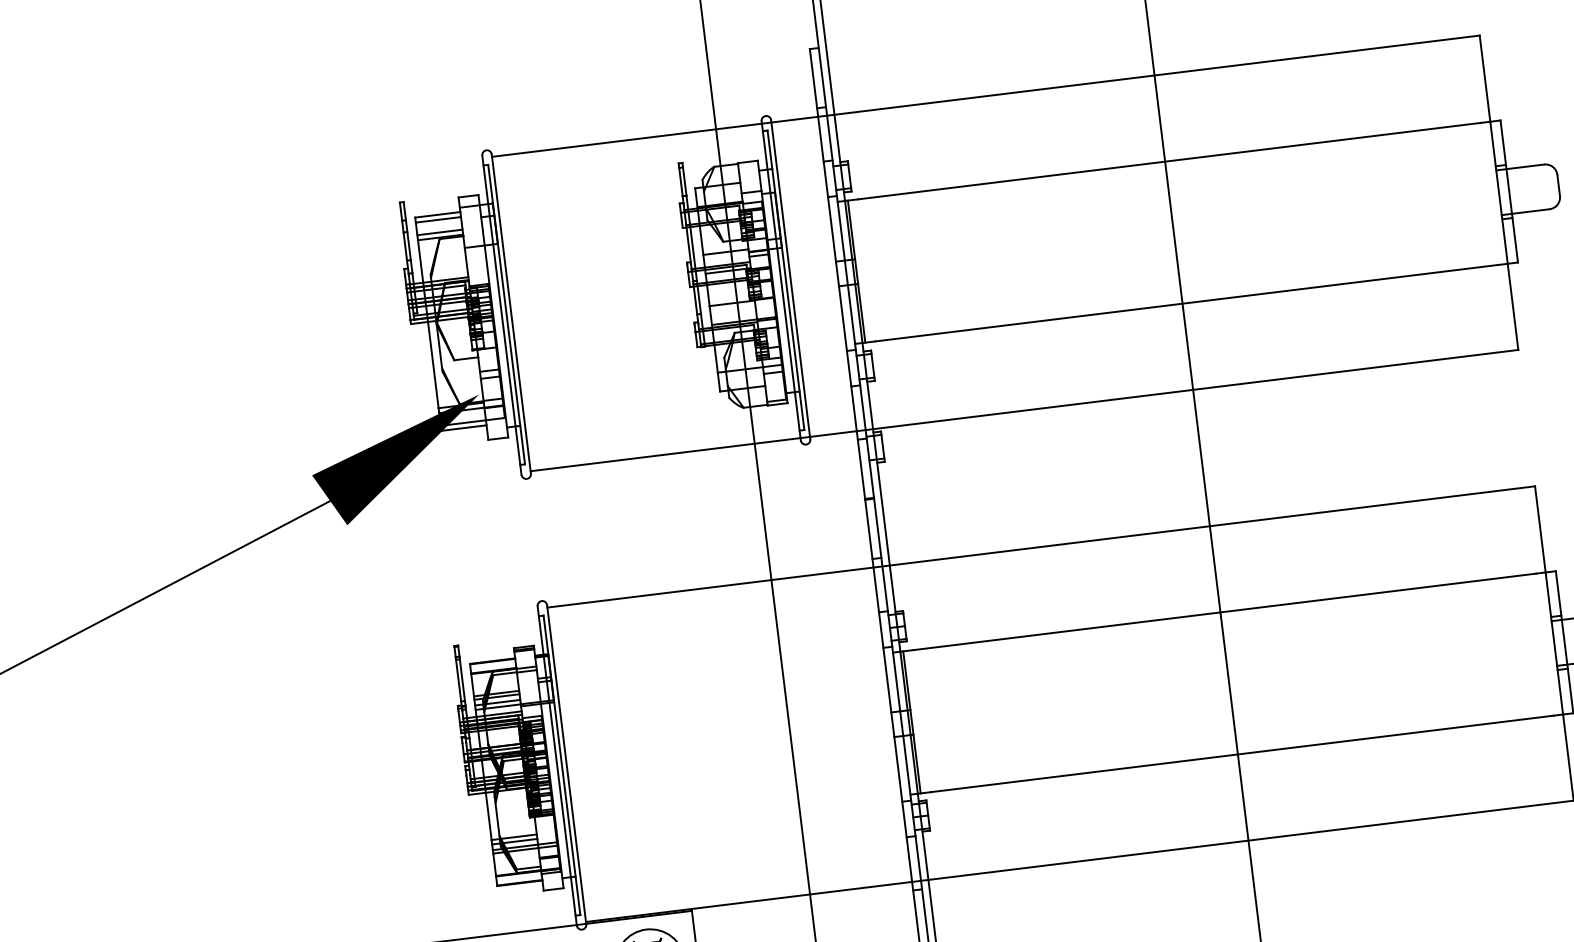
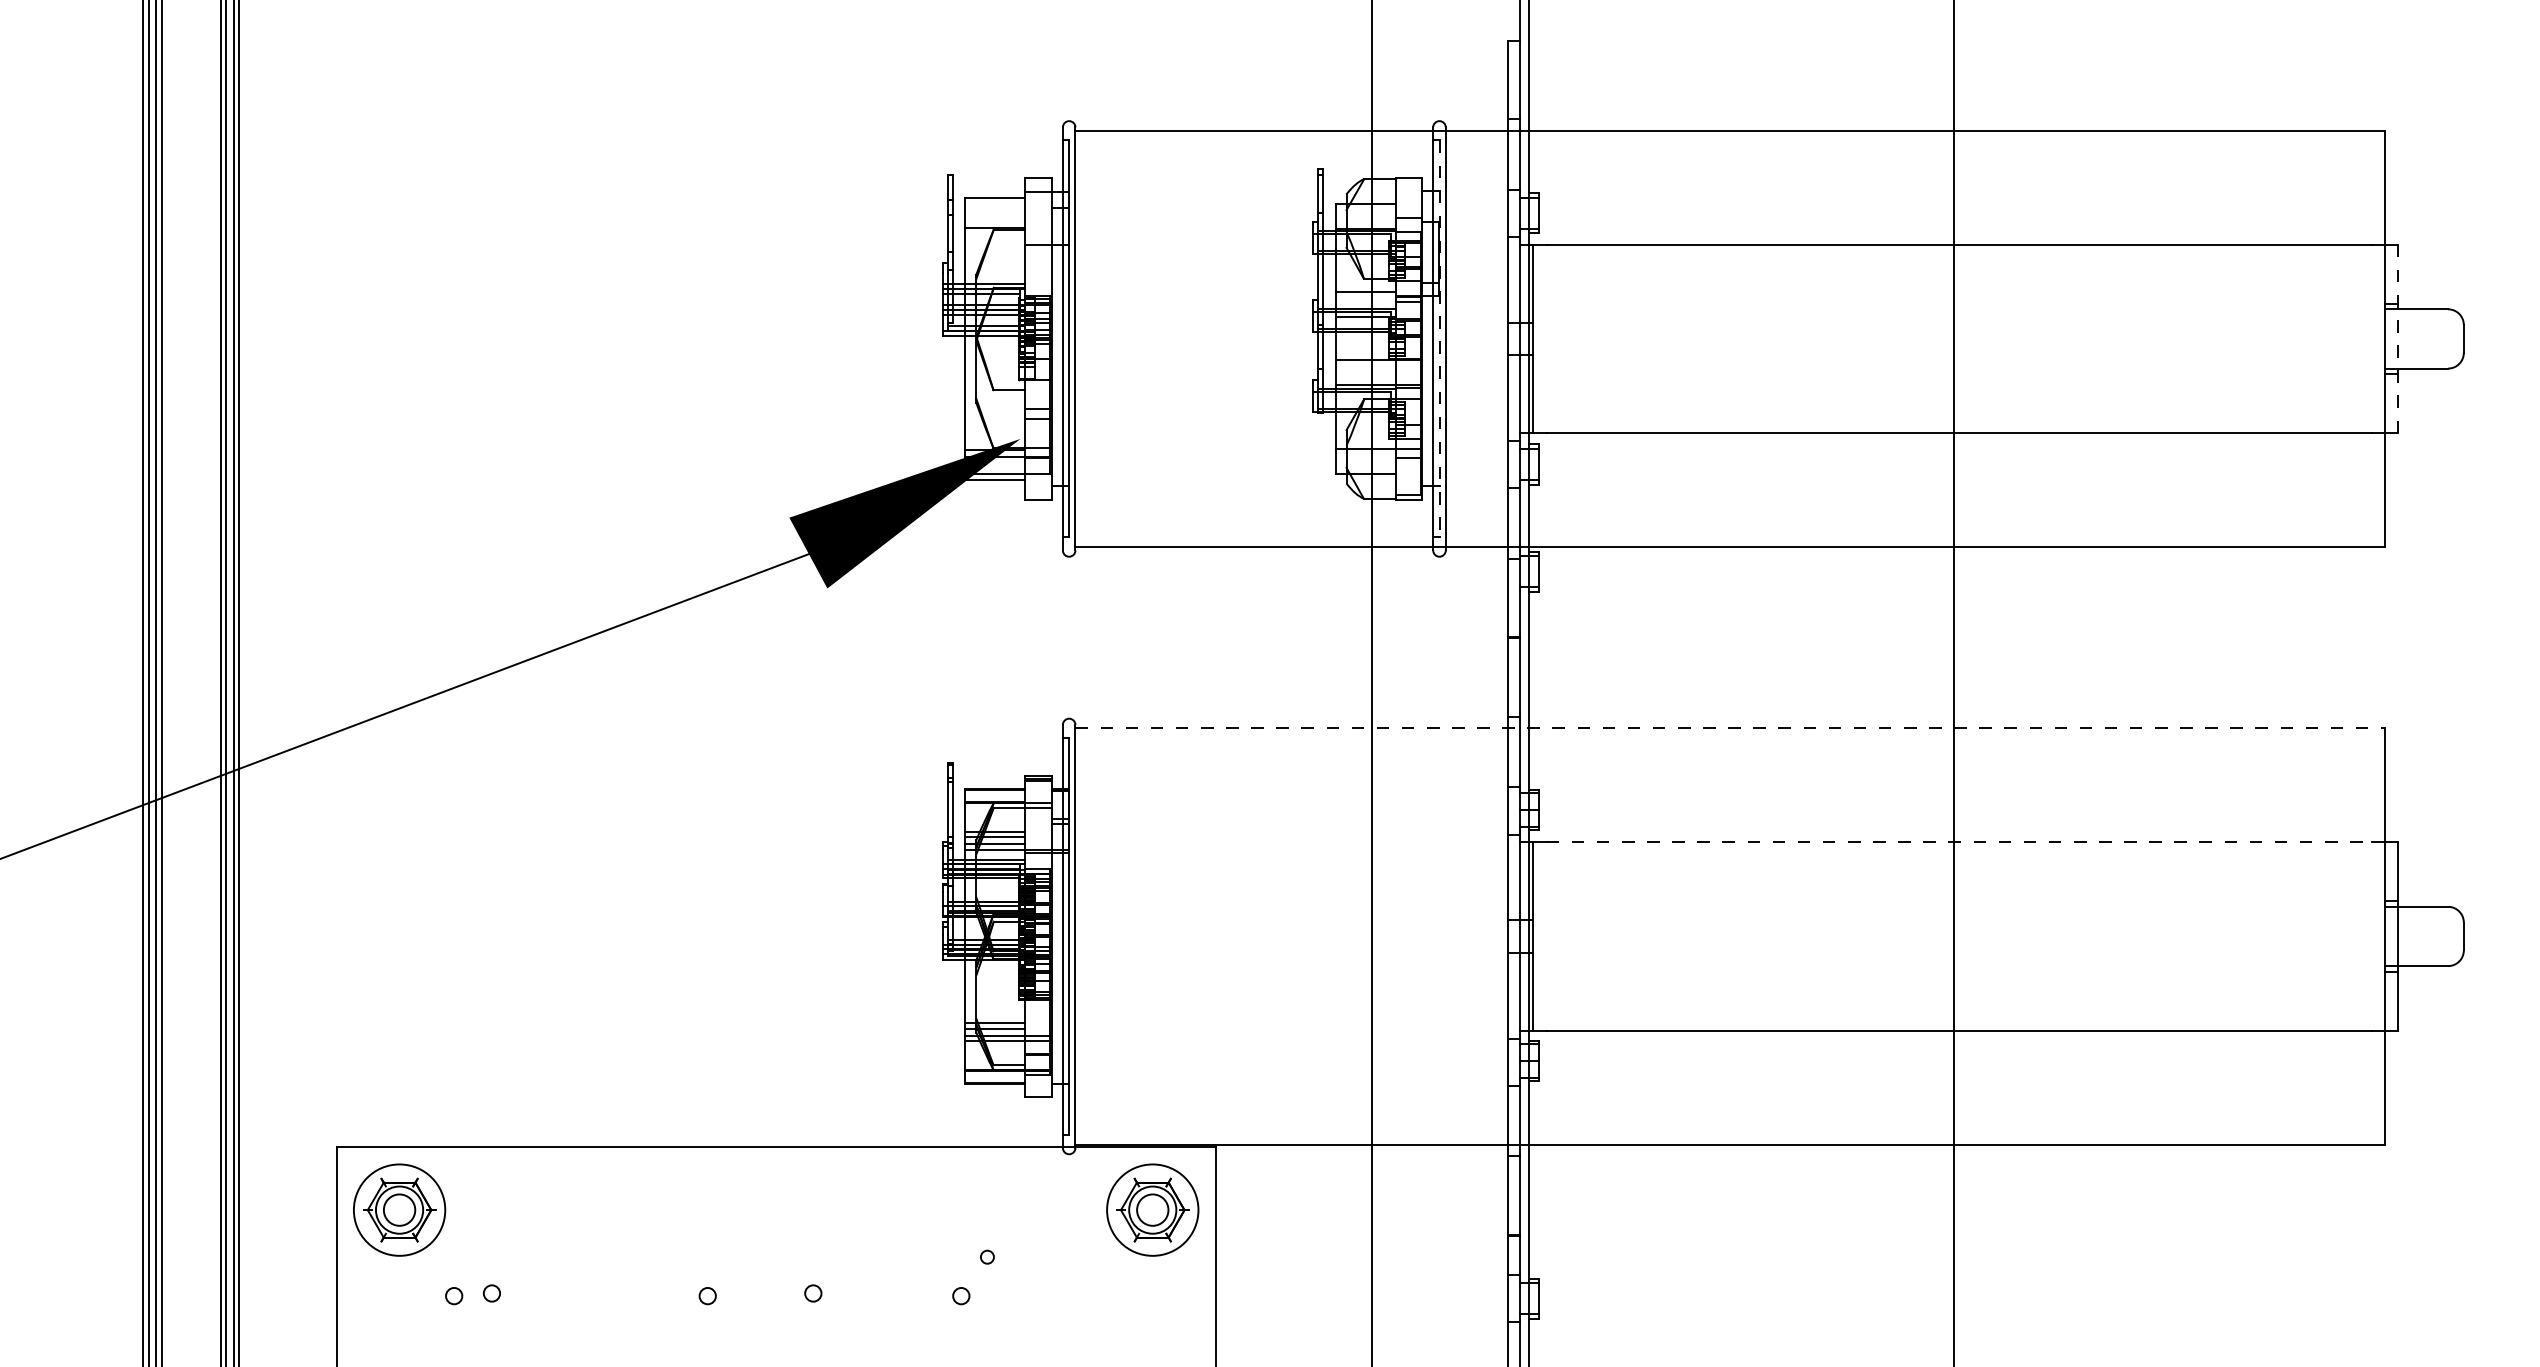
line: (1509, 191) -> (2398, 338), solid -> dashed
line: (438, 220) -> (995, 204), removed
line: (440, 232) -> (995, 220), removed
line: (786, 280) -> (1439, 339), solid -> dashed
line: (1041, 547) -> (1730, 728), solid -> dashed
line: (1224, 612) -> (1959, 842), solid -> dashed

